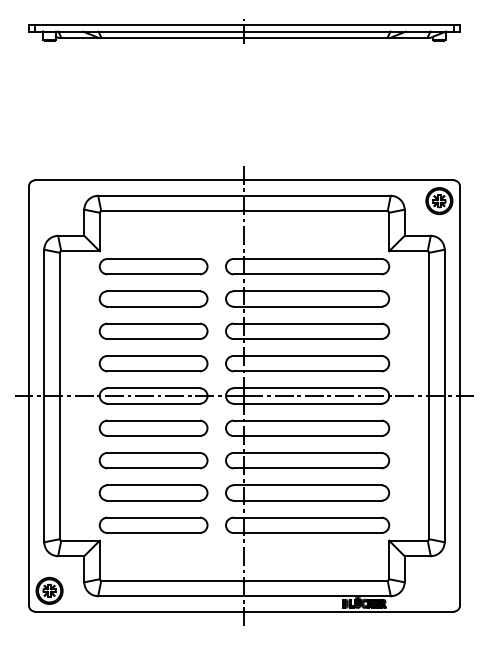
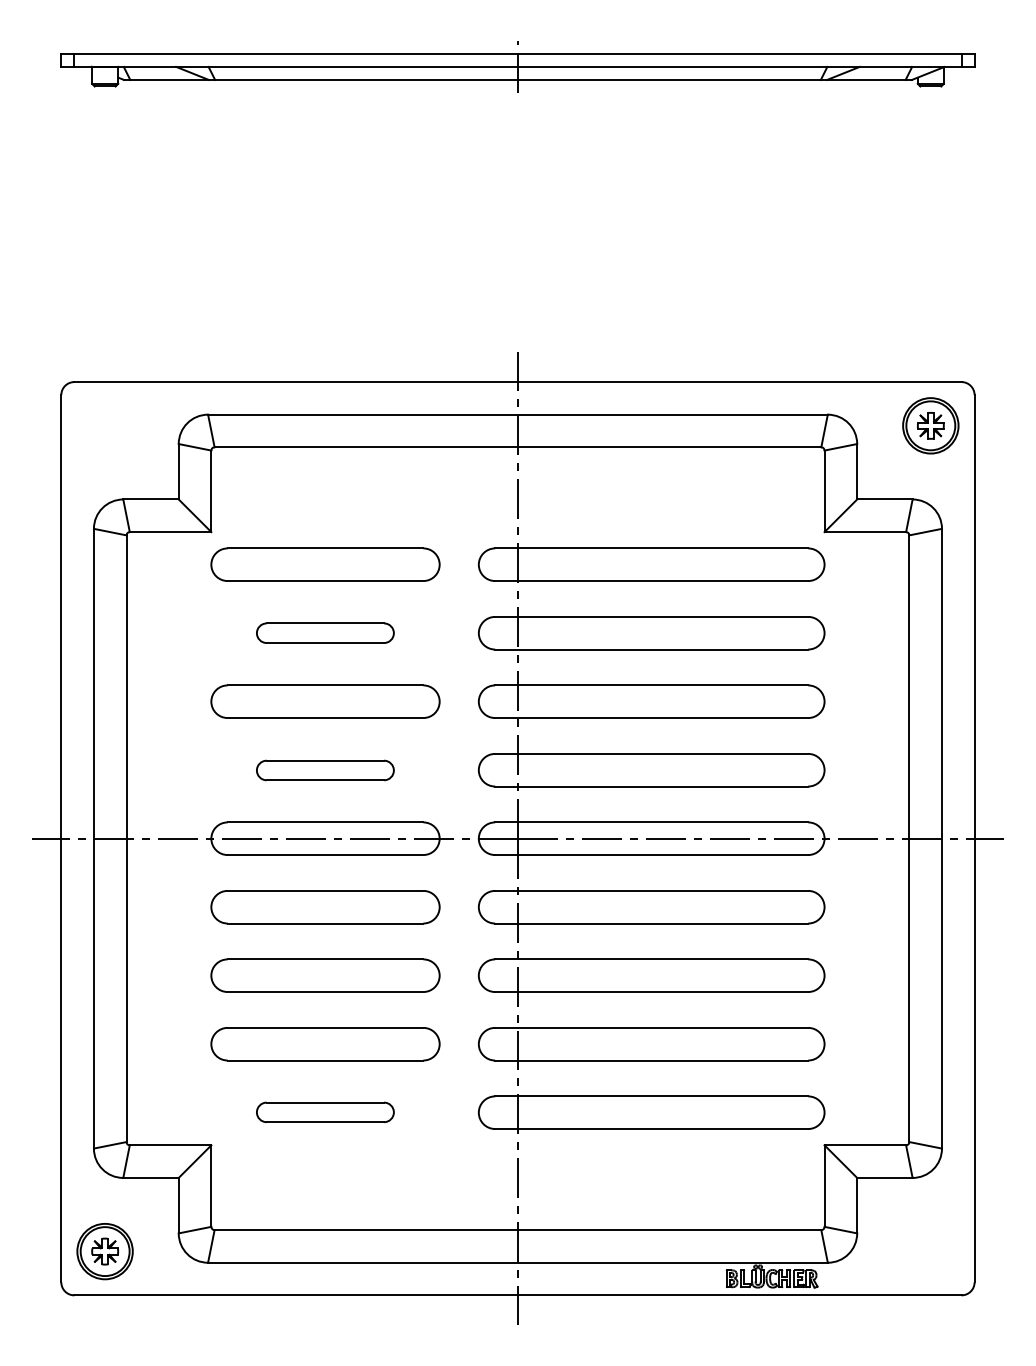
part: (153, 298) -> (325, 632), size x0.6
part: (153, 363) -> (325, 769), size x0.6
part: (153, 524) -> (325, 1110), size x0.6

